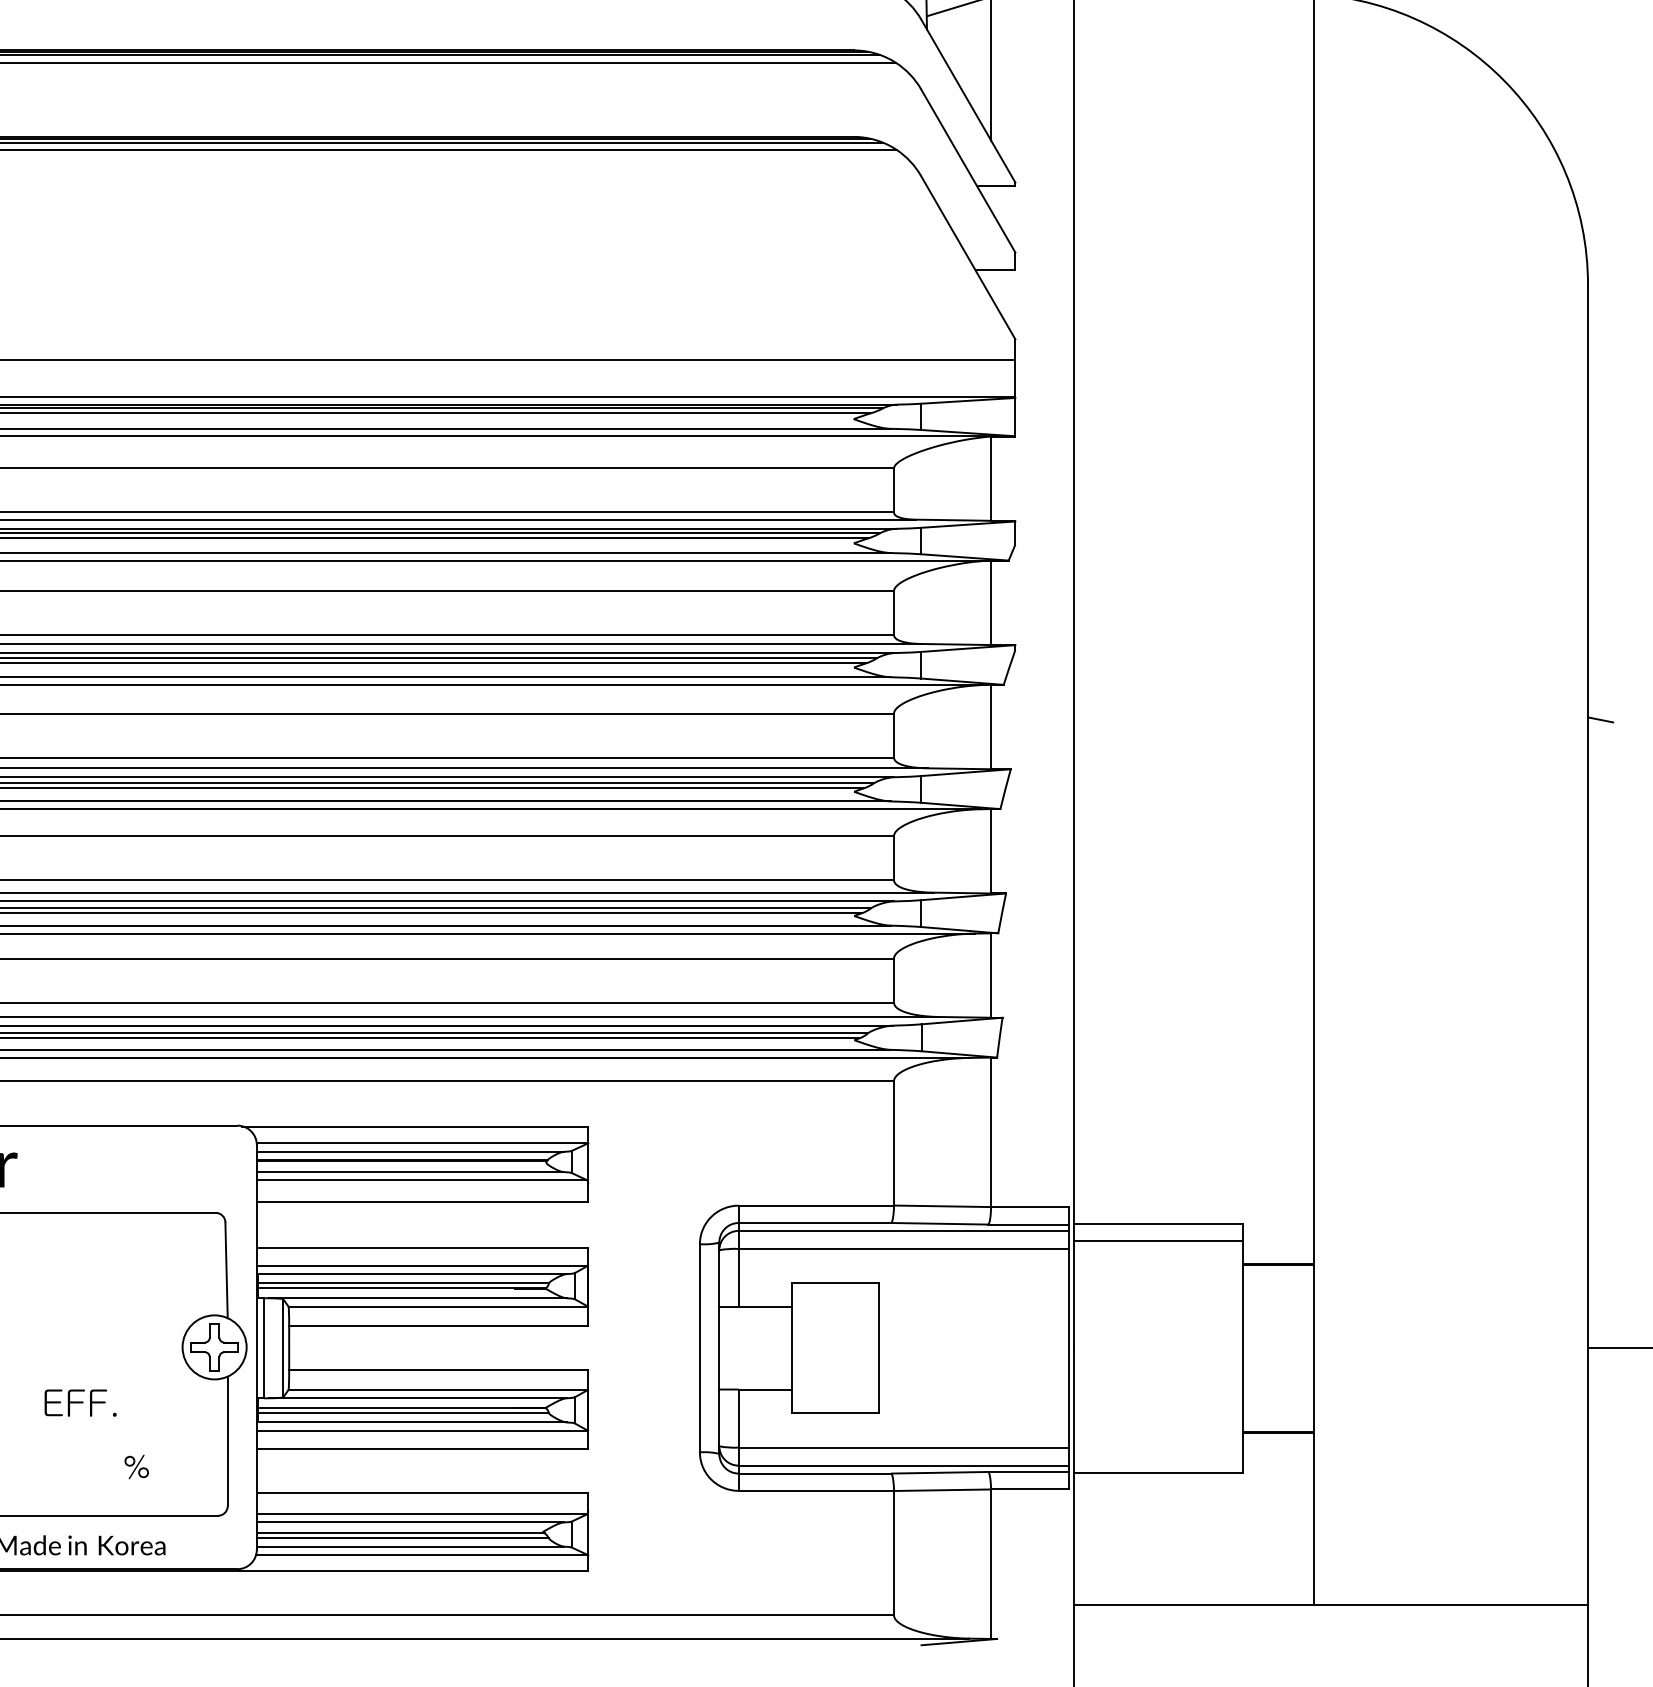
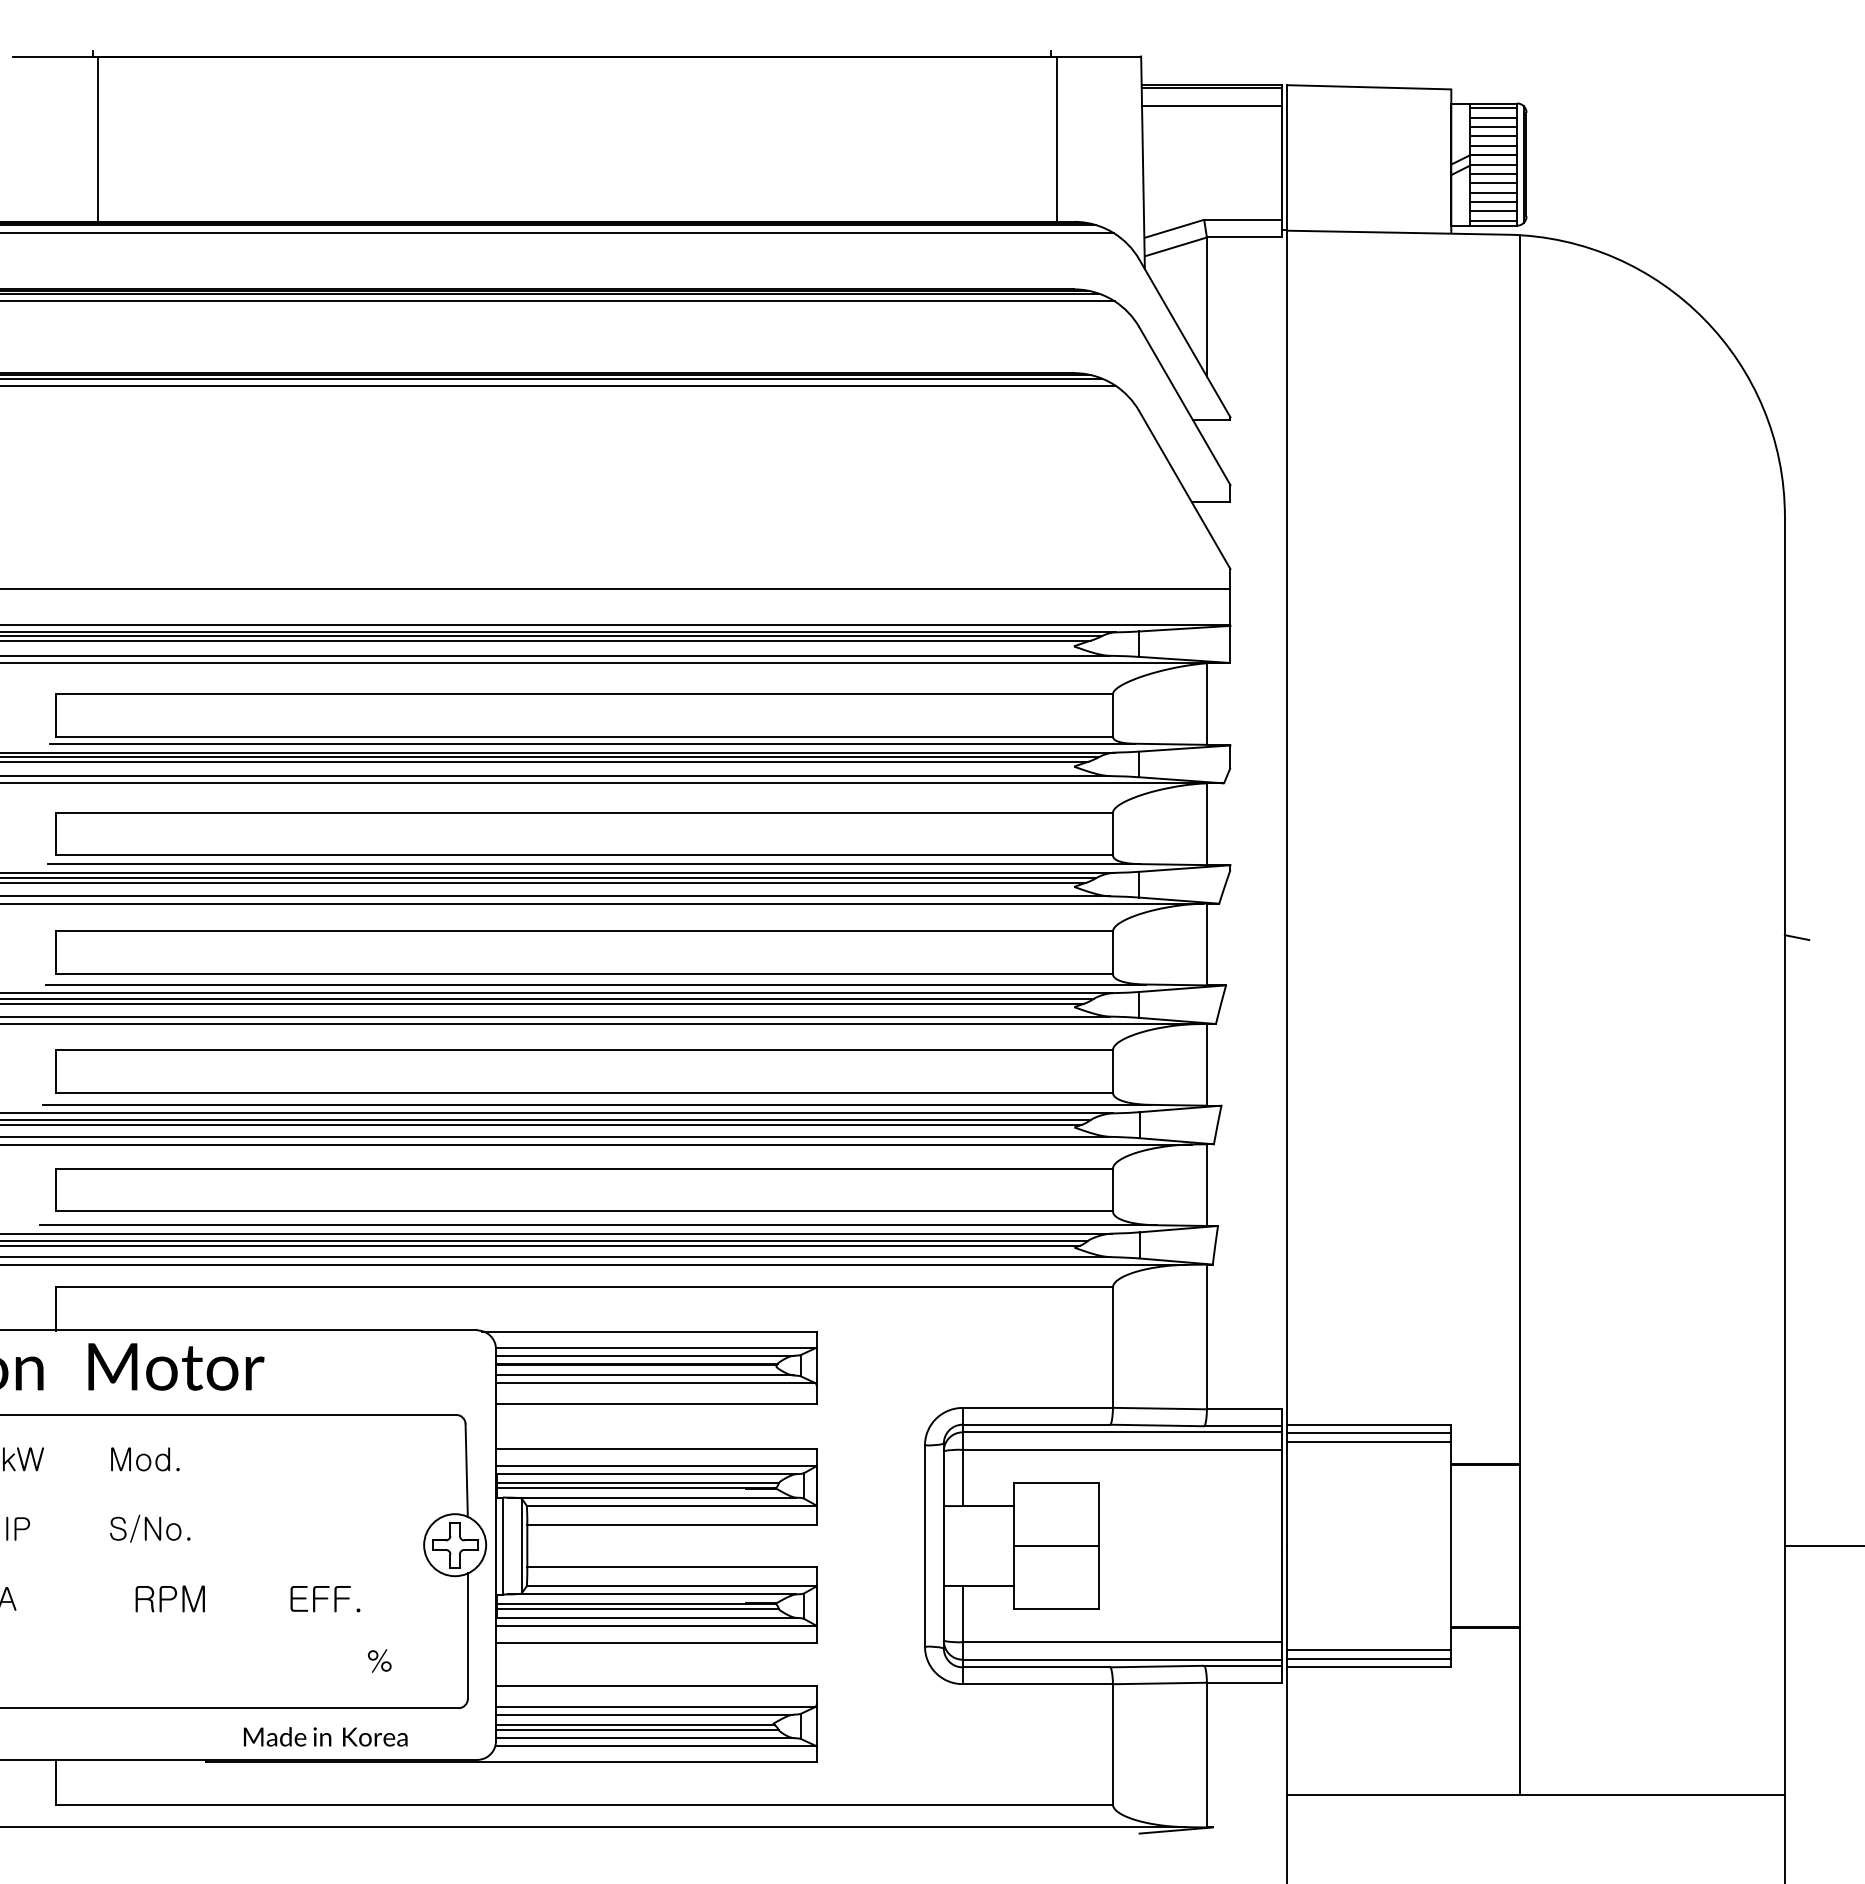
line: (1157, 1232) -> (1368, 1433), added
line: (835, 1348) -> (1056, 1546), added
line: (1157, 1455) -> (1368, 1649), added
line: (1157, 1464) -> (1368, 1658), added

